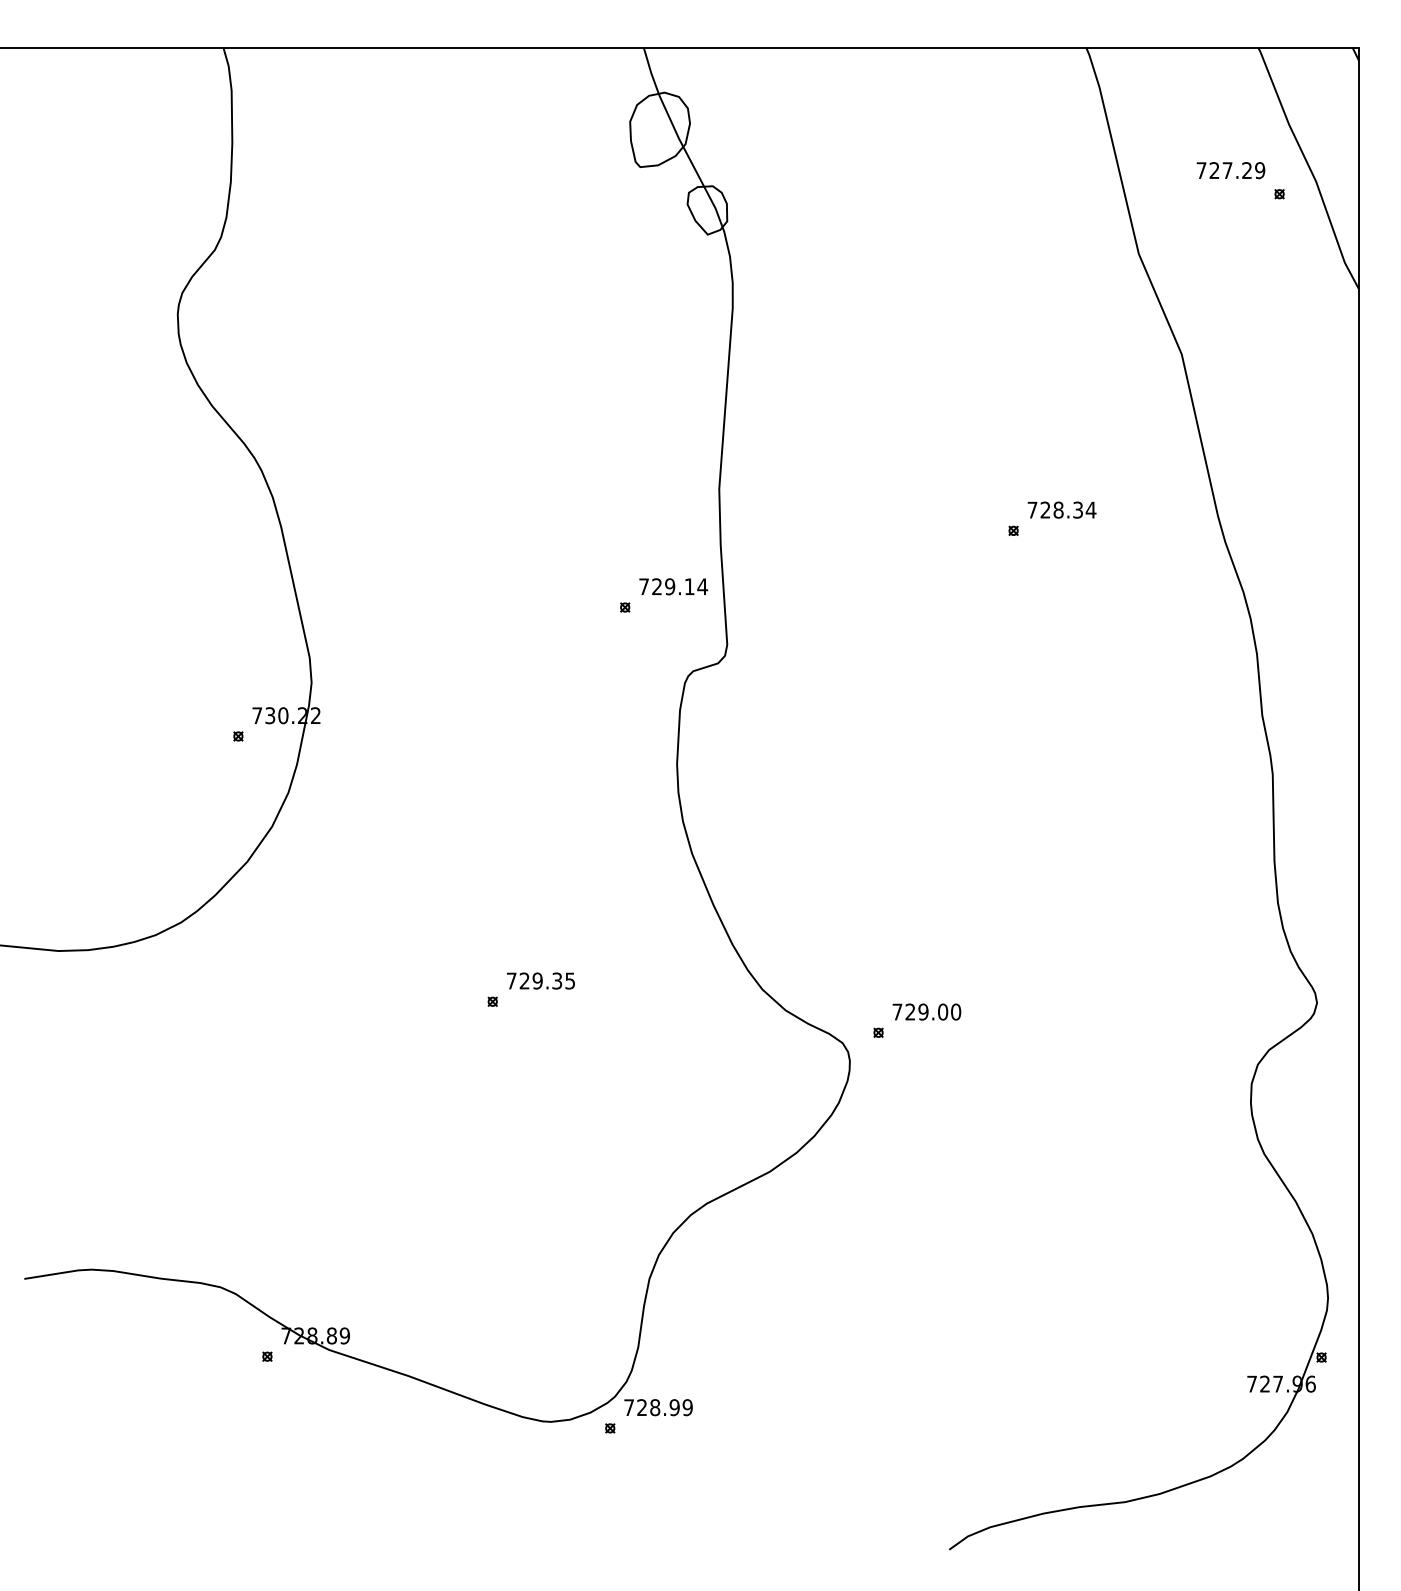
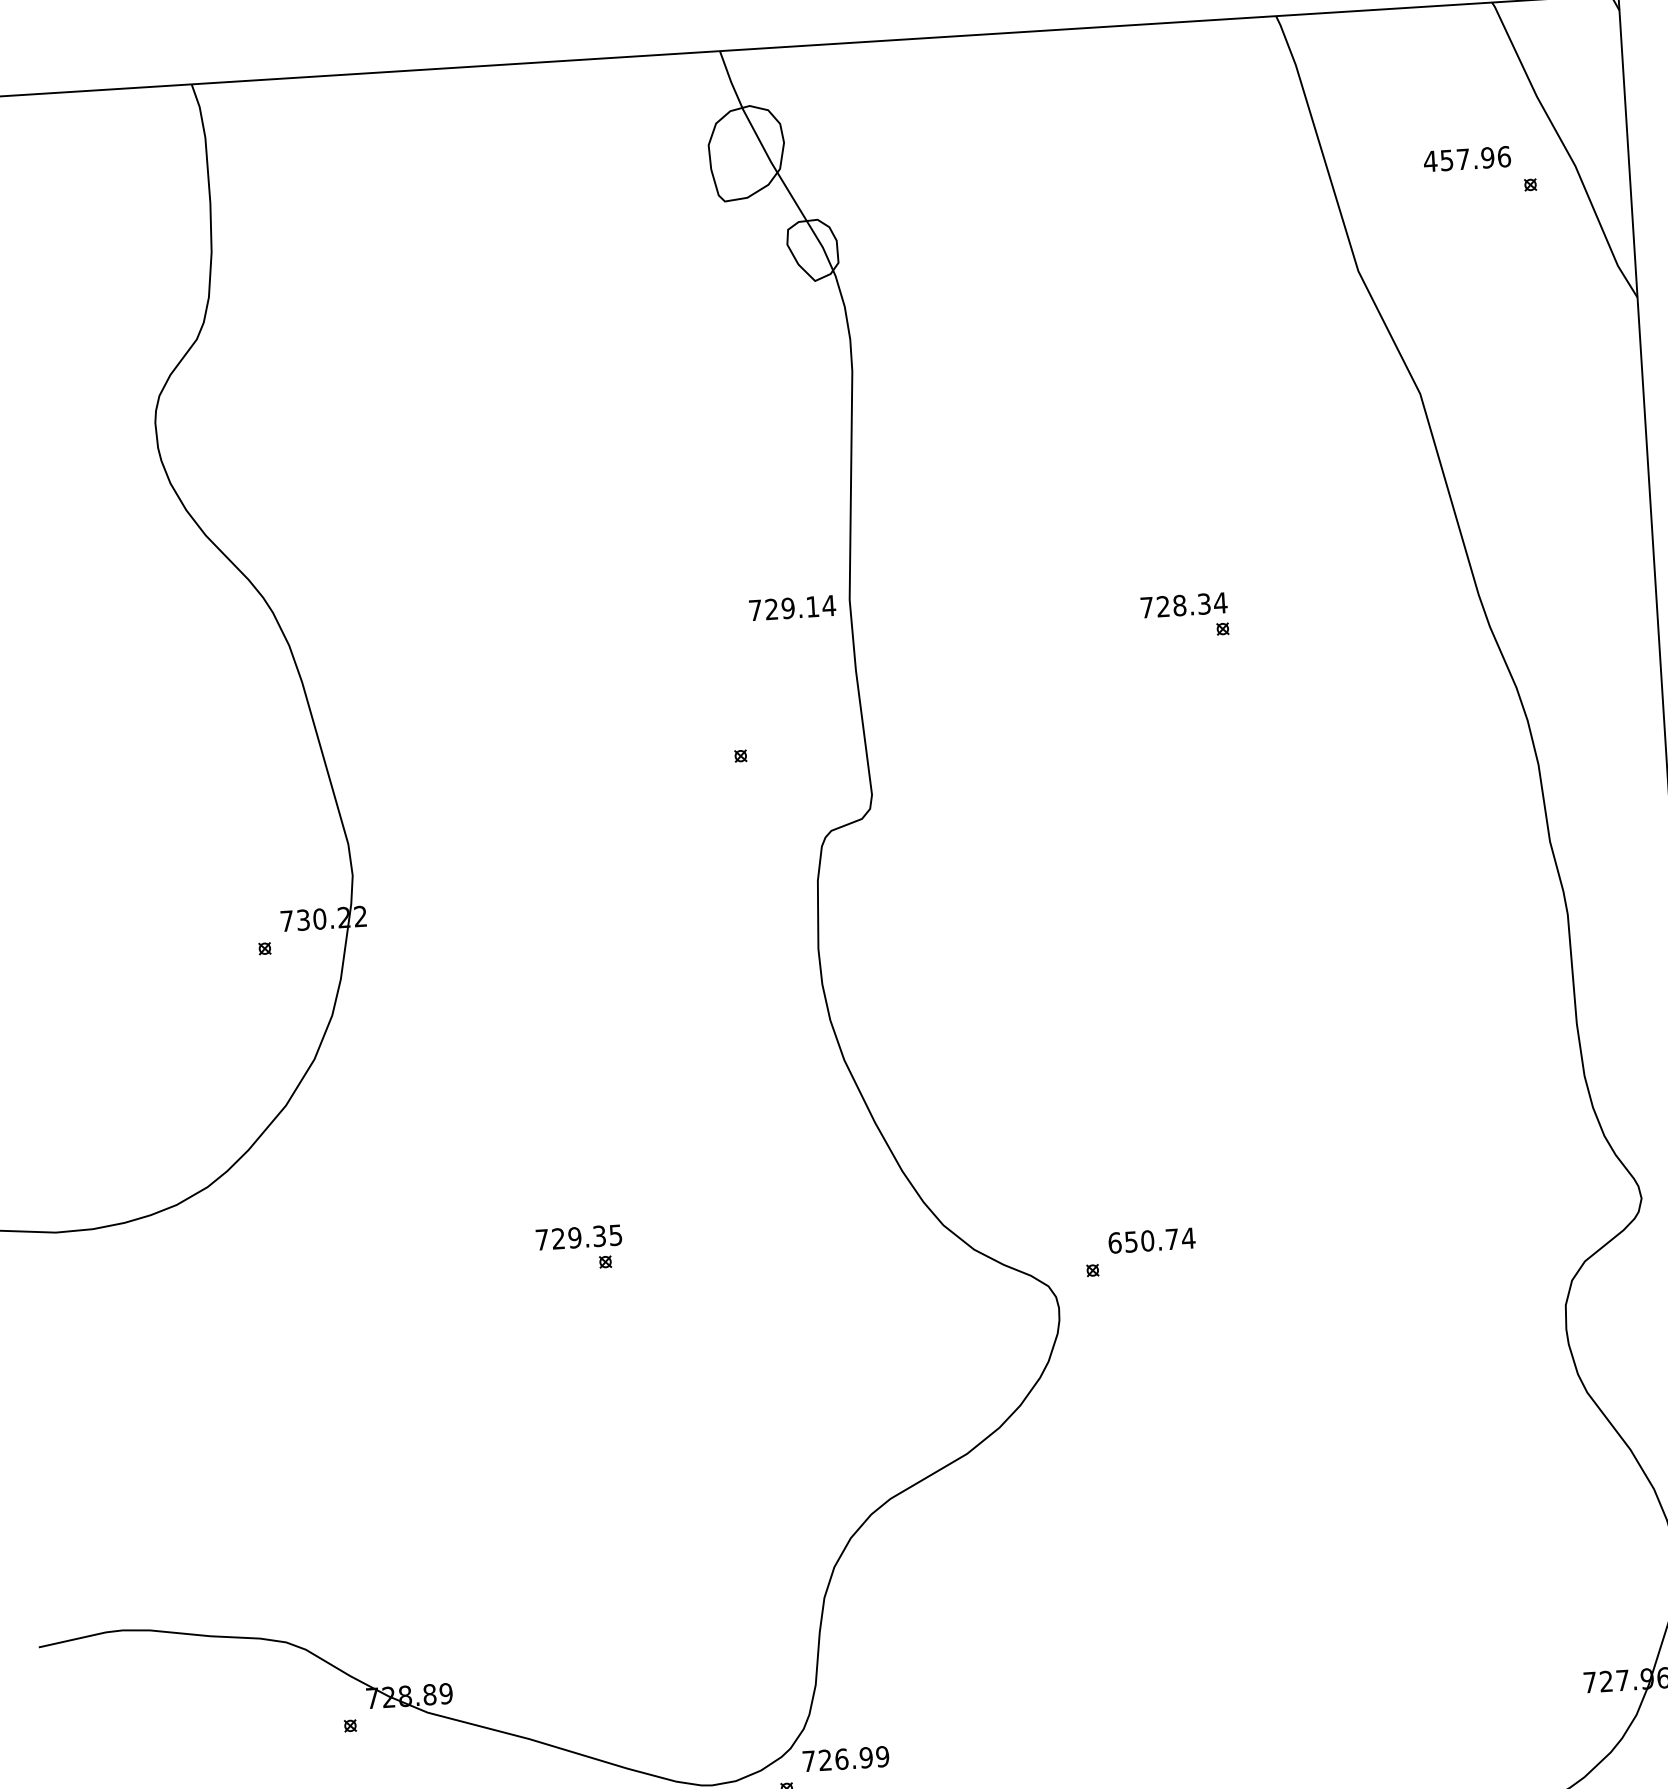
text: (1230, 170) -> (1466, 159), 727.29 -> 457.96
text: (1061, 509) -> (1183, 604), moved
text: (673, 586) -> (792, 607), moved
text: (540, 980) -> (578, 1236), moved
text: (926, 1011) -> (1151, 1239), 729.00 -> 650.74
text: (655, 1407) -> (842, 1759), 728.99 -> 726.99

